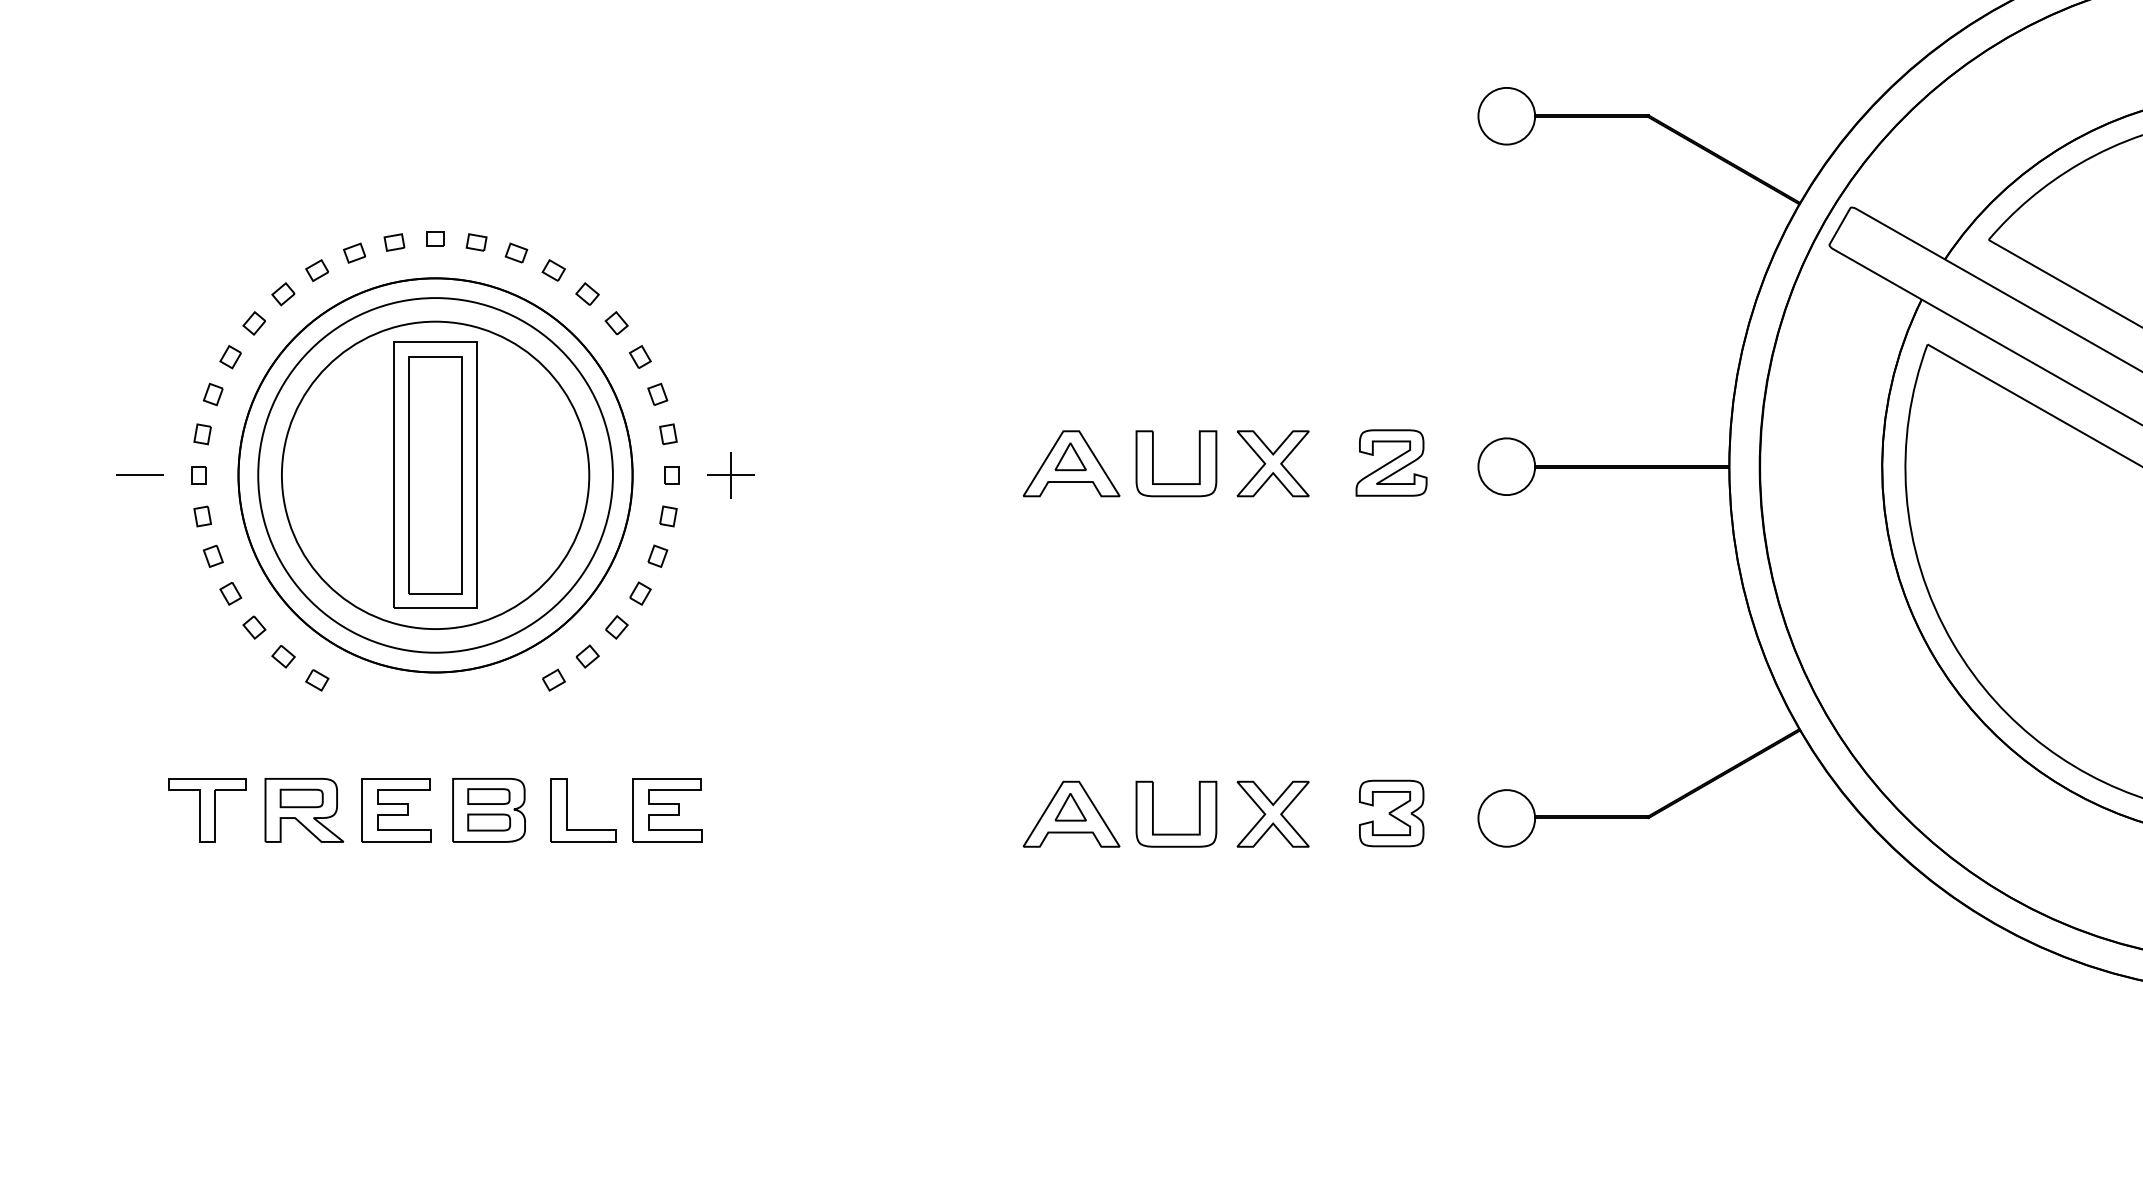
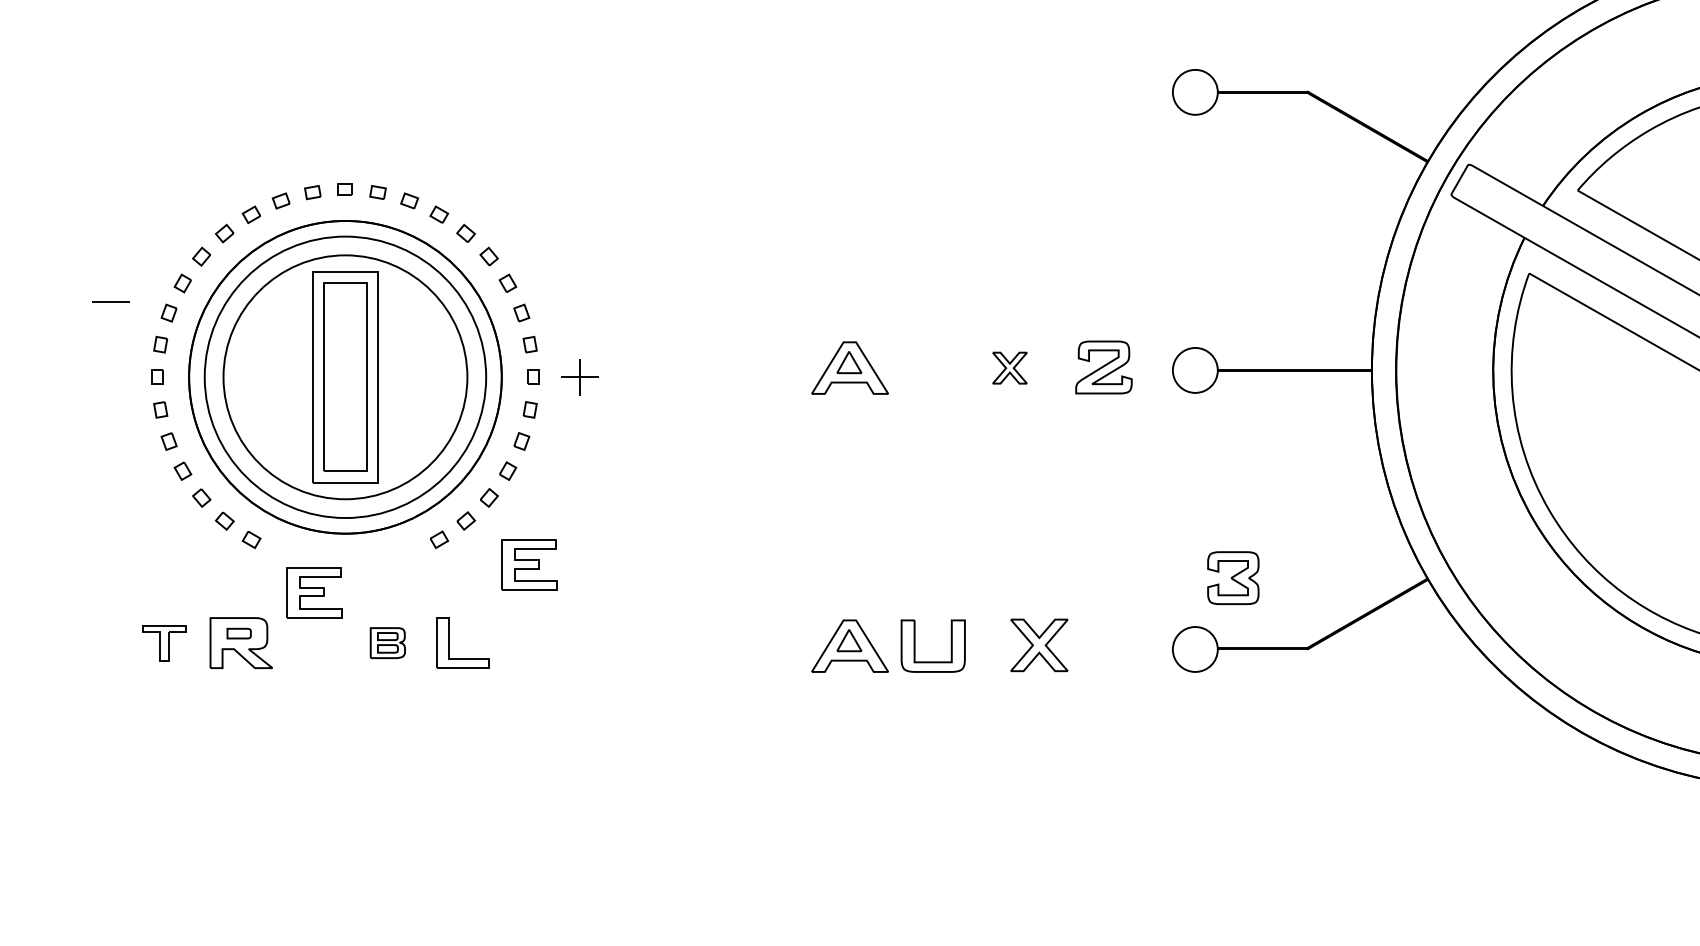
part: (1272, 463) -> (1009, 367), size x0.6
line: (139, 474) -> (110, 301), moved
part: (1176, 483) -> (933, 383), removed
part: (301, 798) -> (239, 633), size x0.7
part: (207, 810) -> (164, 643), size x0.7
part: (396, 810) -> (314, 593), moved
part: (488, 810) -> (387, 643), size x0.6
part: (667, 810) -> (529, 565), moved
part: (1272, 813) -> (1038, 644), moved
part: (1391, 813) -> (1233, 578), moved

